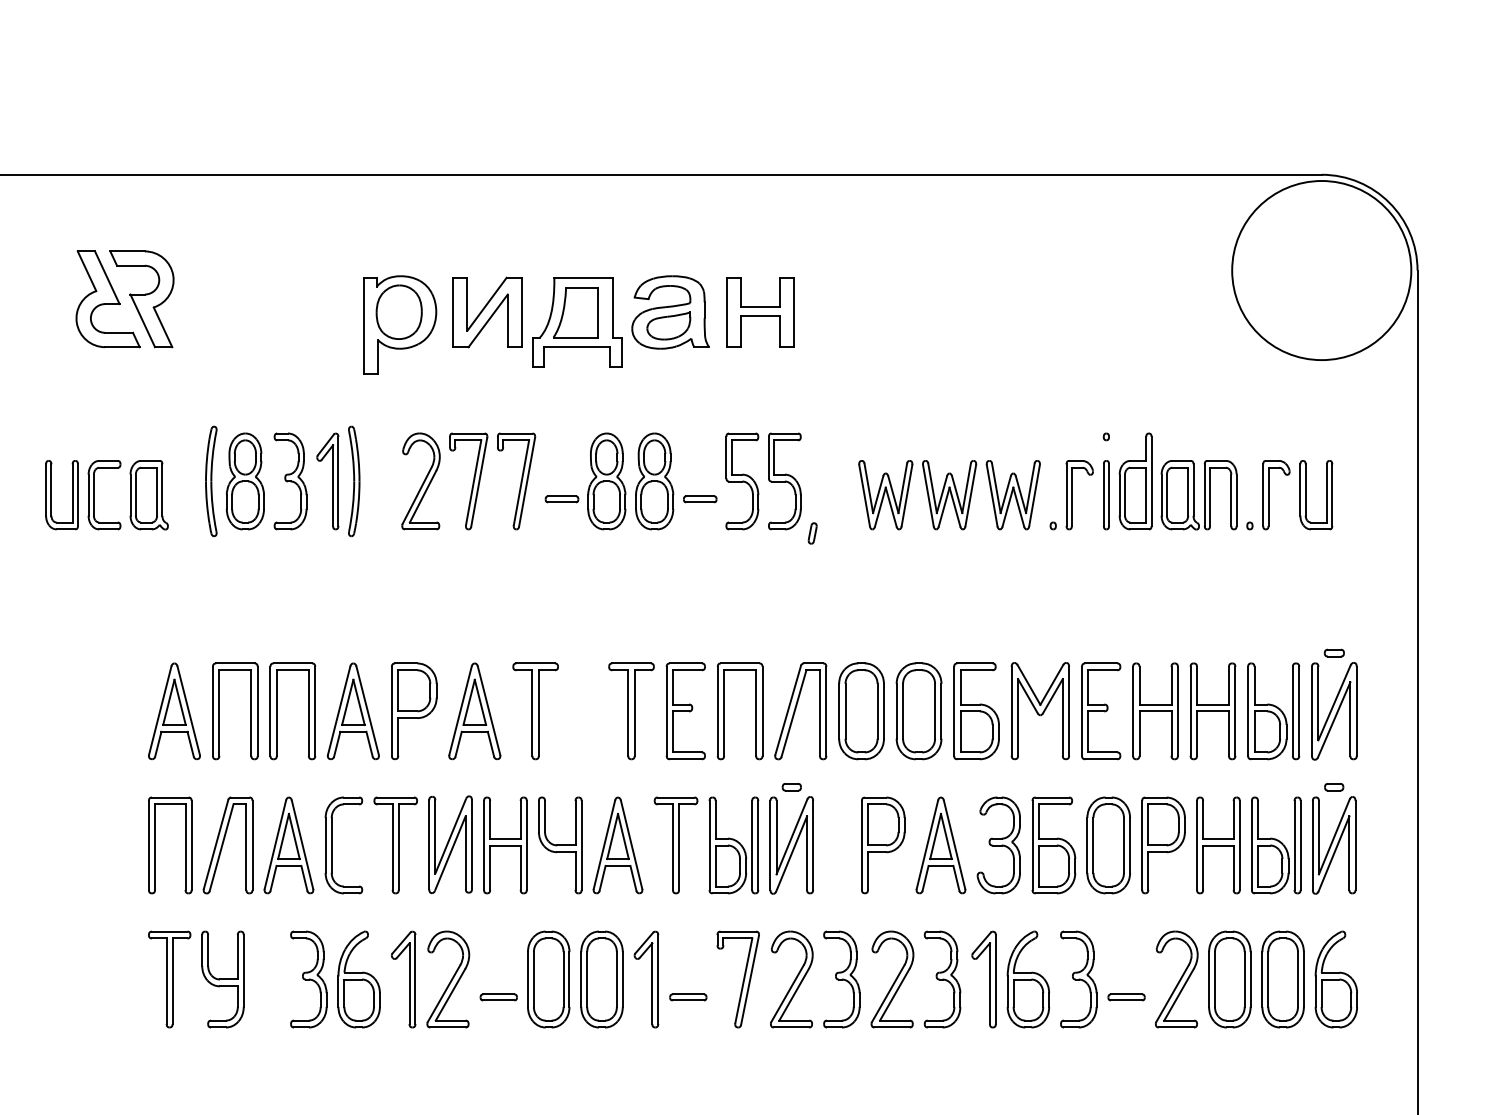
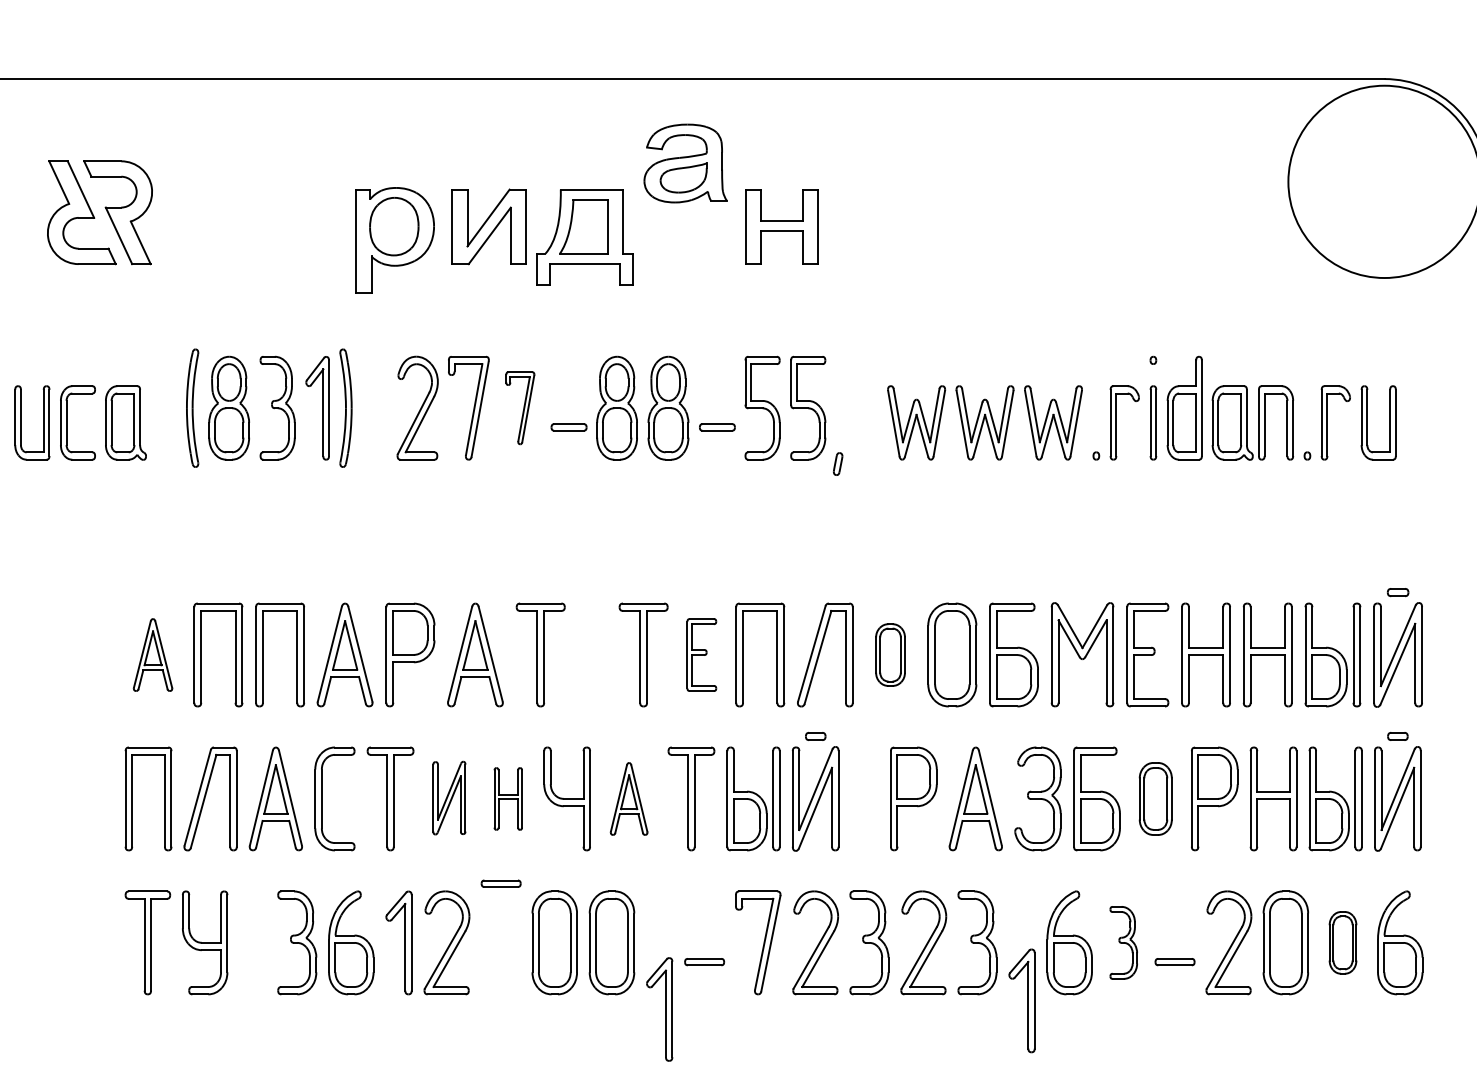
part: (670, 312) -> (685, 163), moved
part: (516, 481) -> (520, 408), size x0.7
part: (174, 711) -> (153, 655), size x0.7
part: (685, 711) -> (701, 655), size x0.7
part: (861, 711) -> (890, 655), size x0.6
part: (450, 844) -> (449, 797), size x0.7
part: (505, 845) -> (508, 799), size x0.6
part: (617, 845) -> (628, 799), size x0.7
part: (1108, 845) -> (1155, 799), size x0.7
part: (646, 979) -> (659, 1009), moved
part: (983, 979) -> (1021, 1000), moved
part: (1078, 979) -> (1123, 942), size x0.7
part: (1282, 979) -> (1342, 942), size x0.6
part: (498, 997) -> (500, 883), moved

